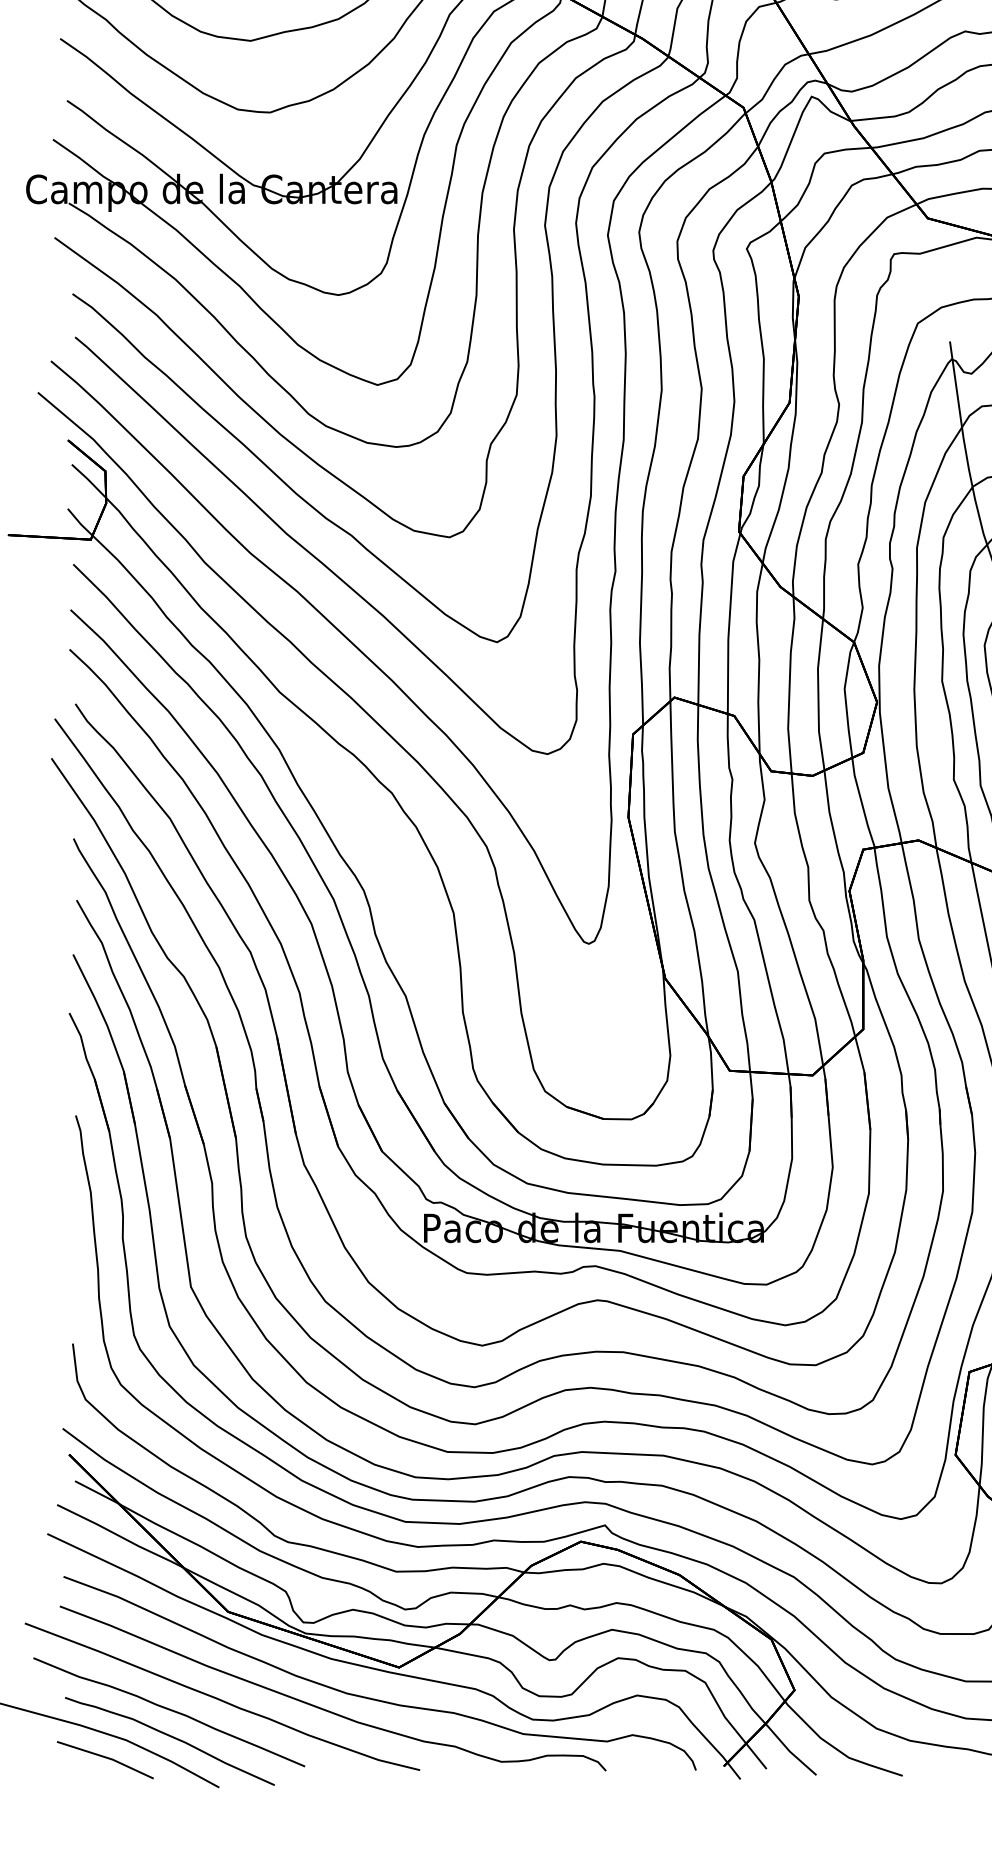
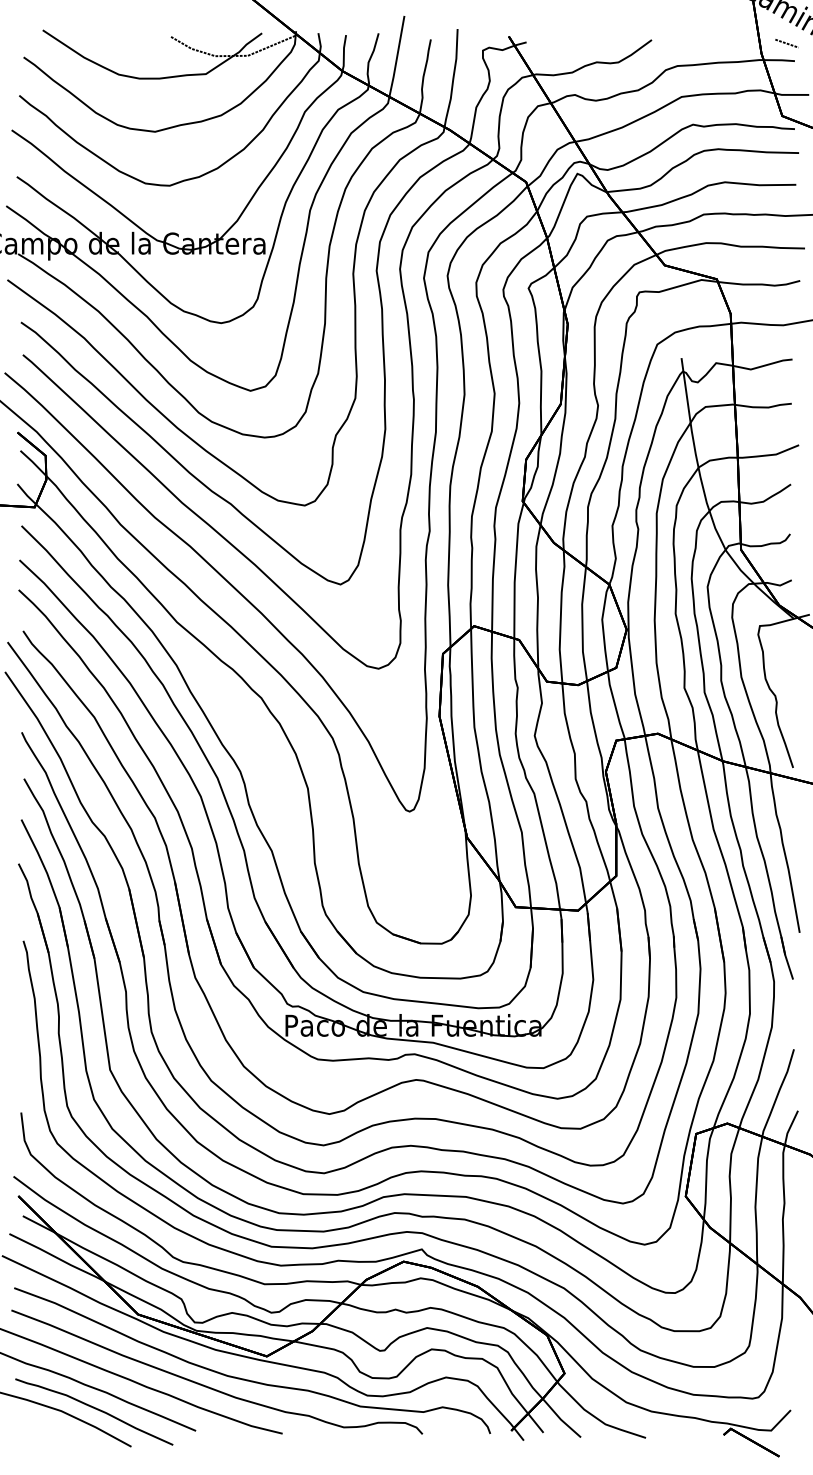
part: (105, 1759) -> (45, 1425), removed

